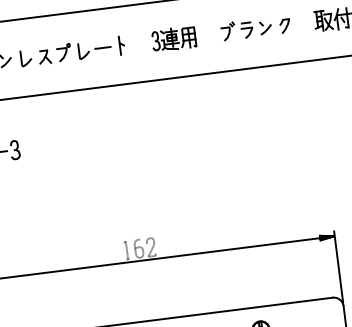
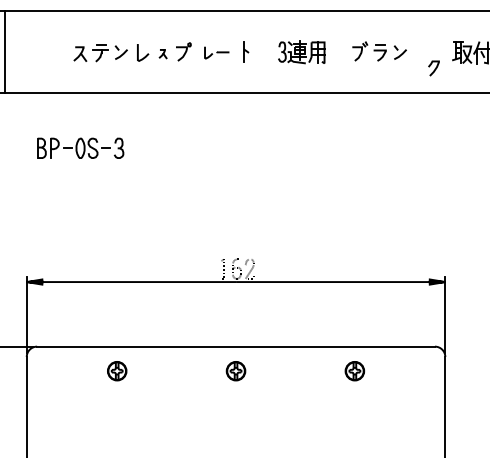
curve: (285, 27) -> (434, 69), moved
part: (94, 49) -> (216, 52), size x0.7
part: (44, 56) -> (162, 53), size x0.6

